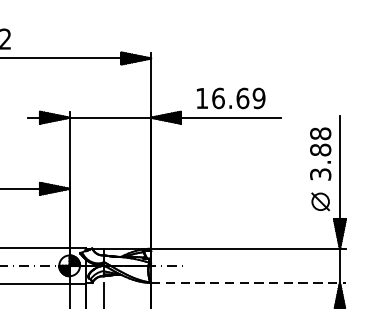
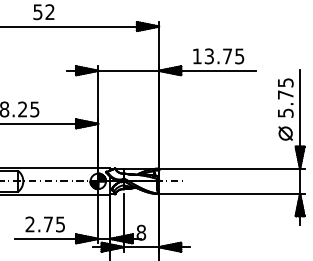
text: (238, 98) -> (224, 56), 16.69 -> 13.75
text: (320, 153) -> (285, 97), 3.88 -> 5.75
line: (248, 283) -> (231, 194), dashed -> solid

